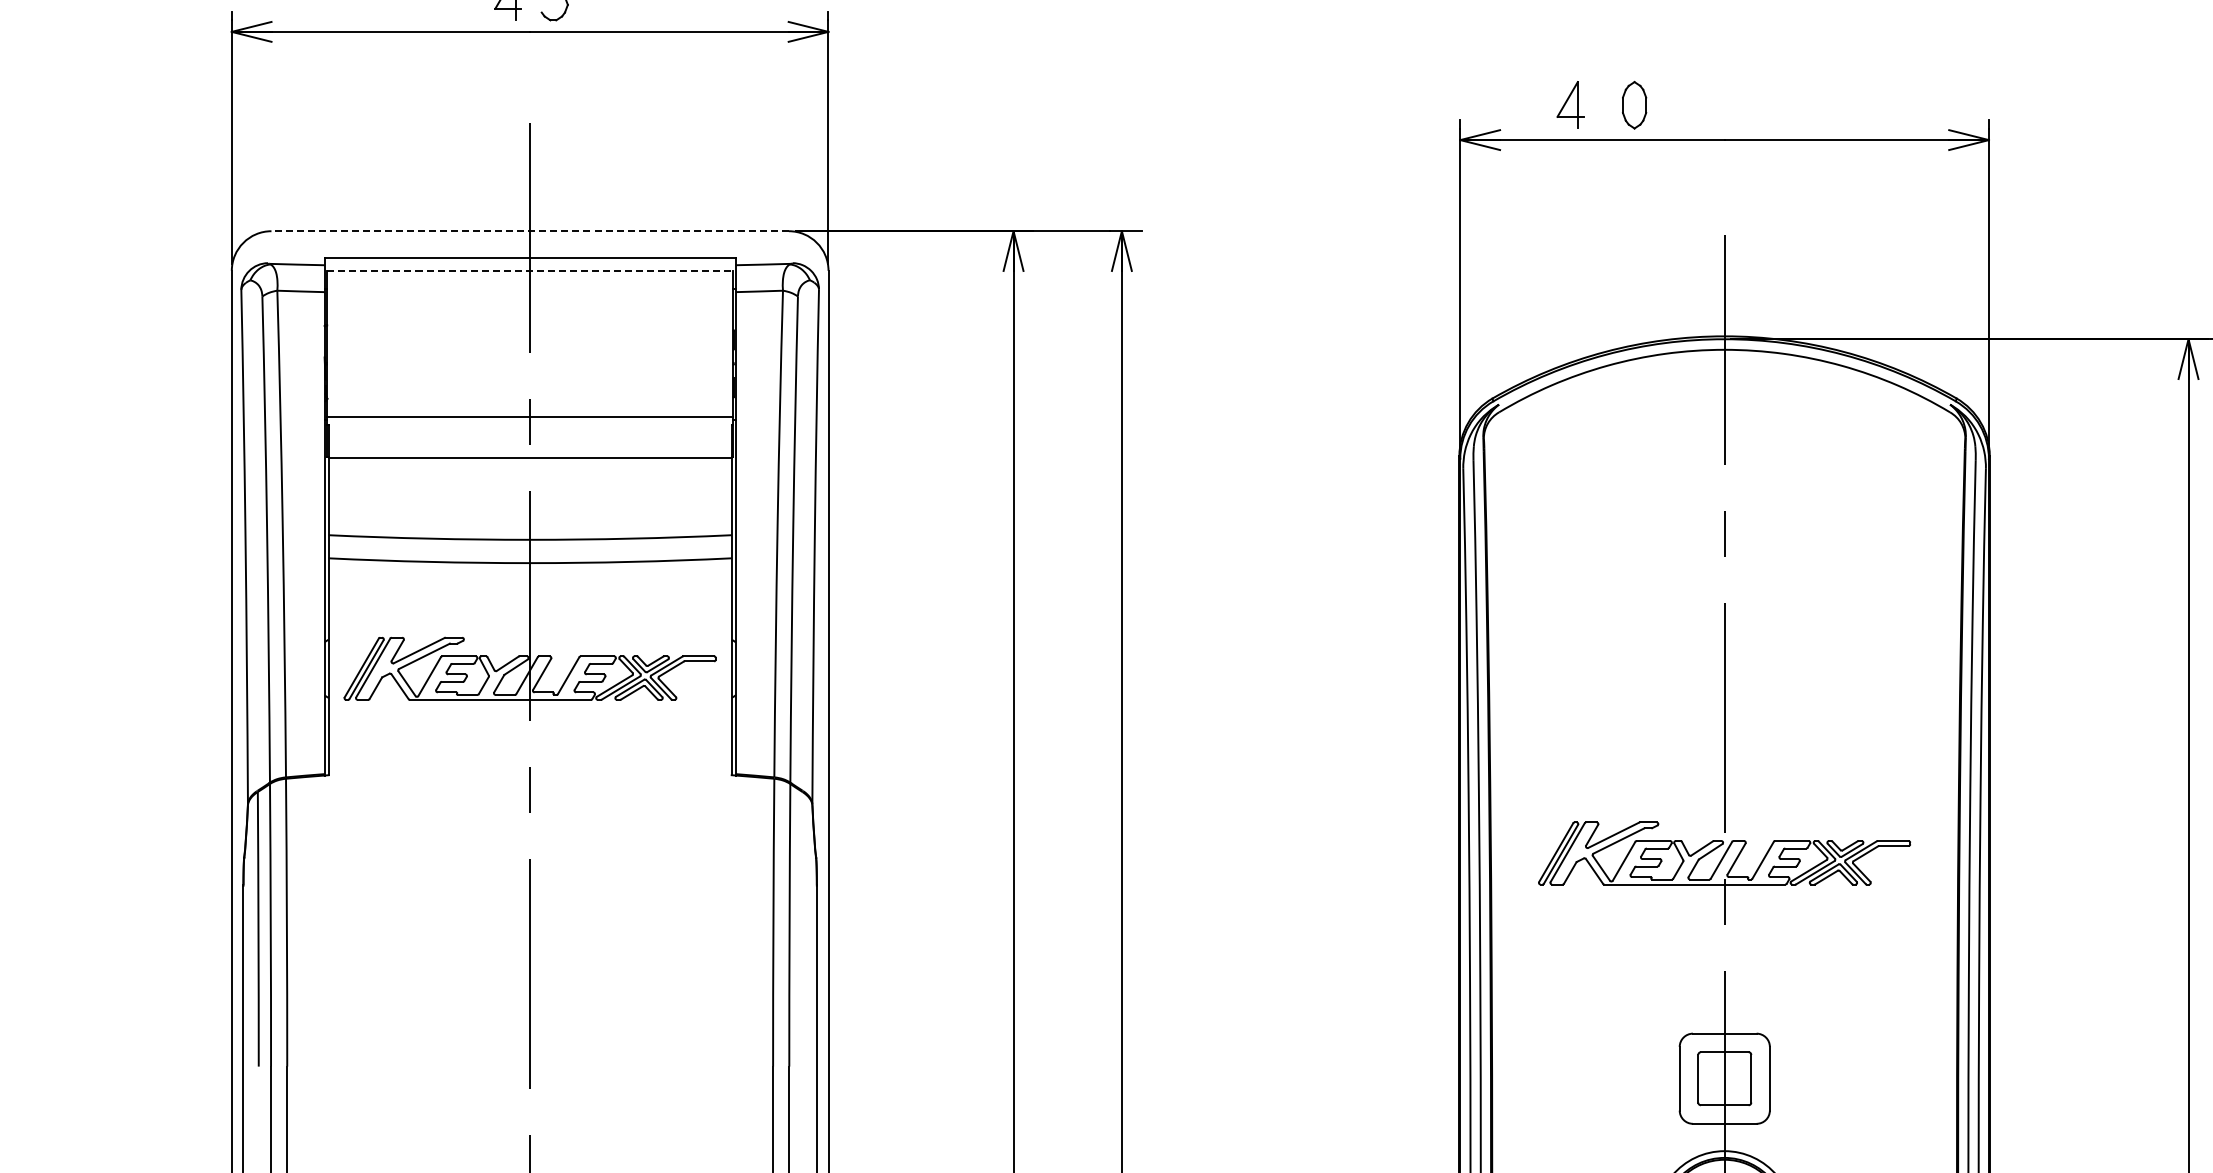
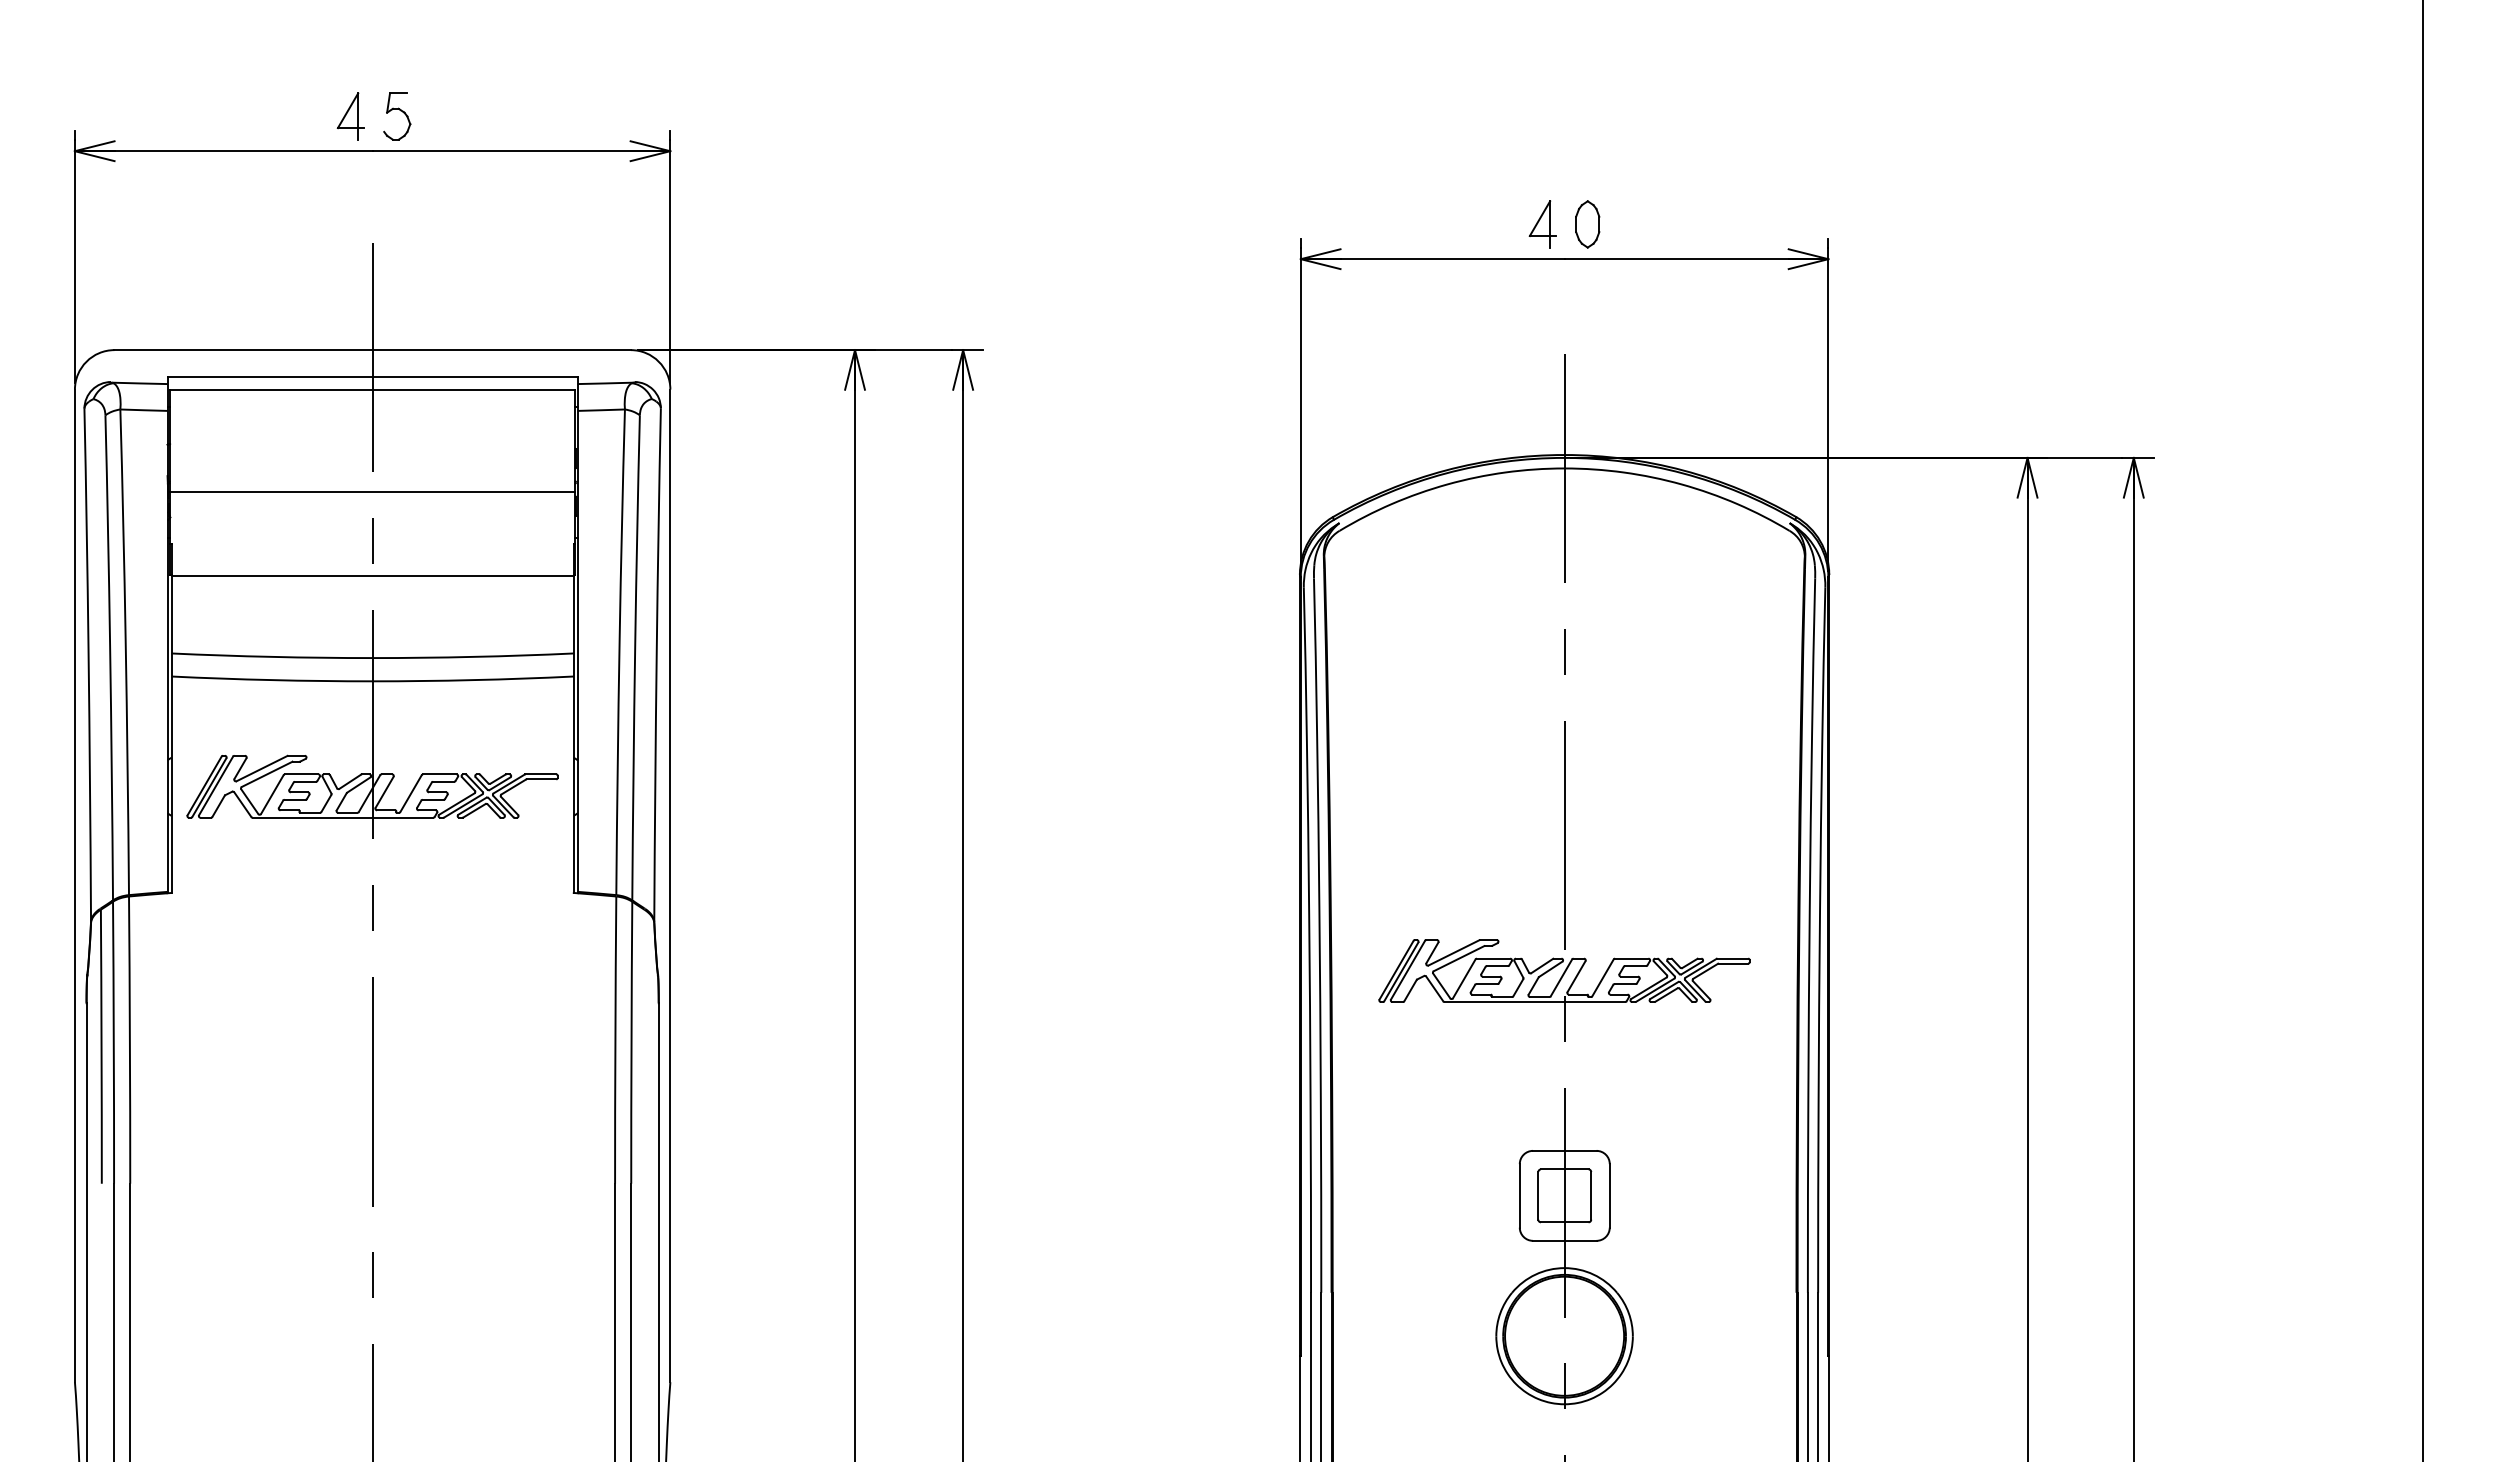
part: (1570, 105) -> (1542, 224), moved
part: (1634, 105) -> (1587, 224), moved
line: (530, 231) -> (372, 350), dashed -> solid
line: (531, 270) -> (373, 389), dashed -> solid
line: (530, 416) -> (372, 491), moved

